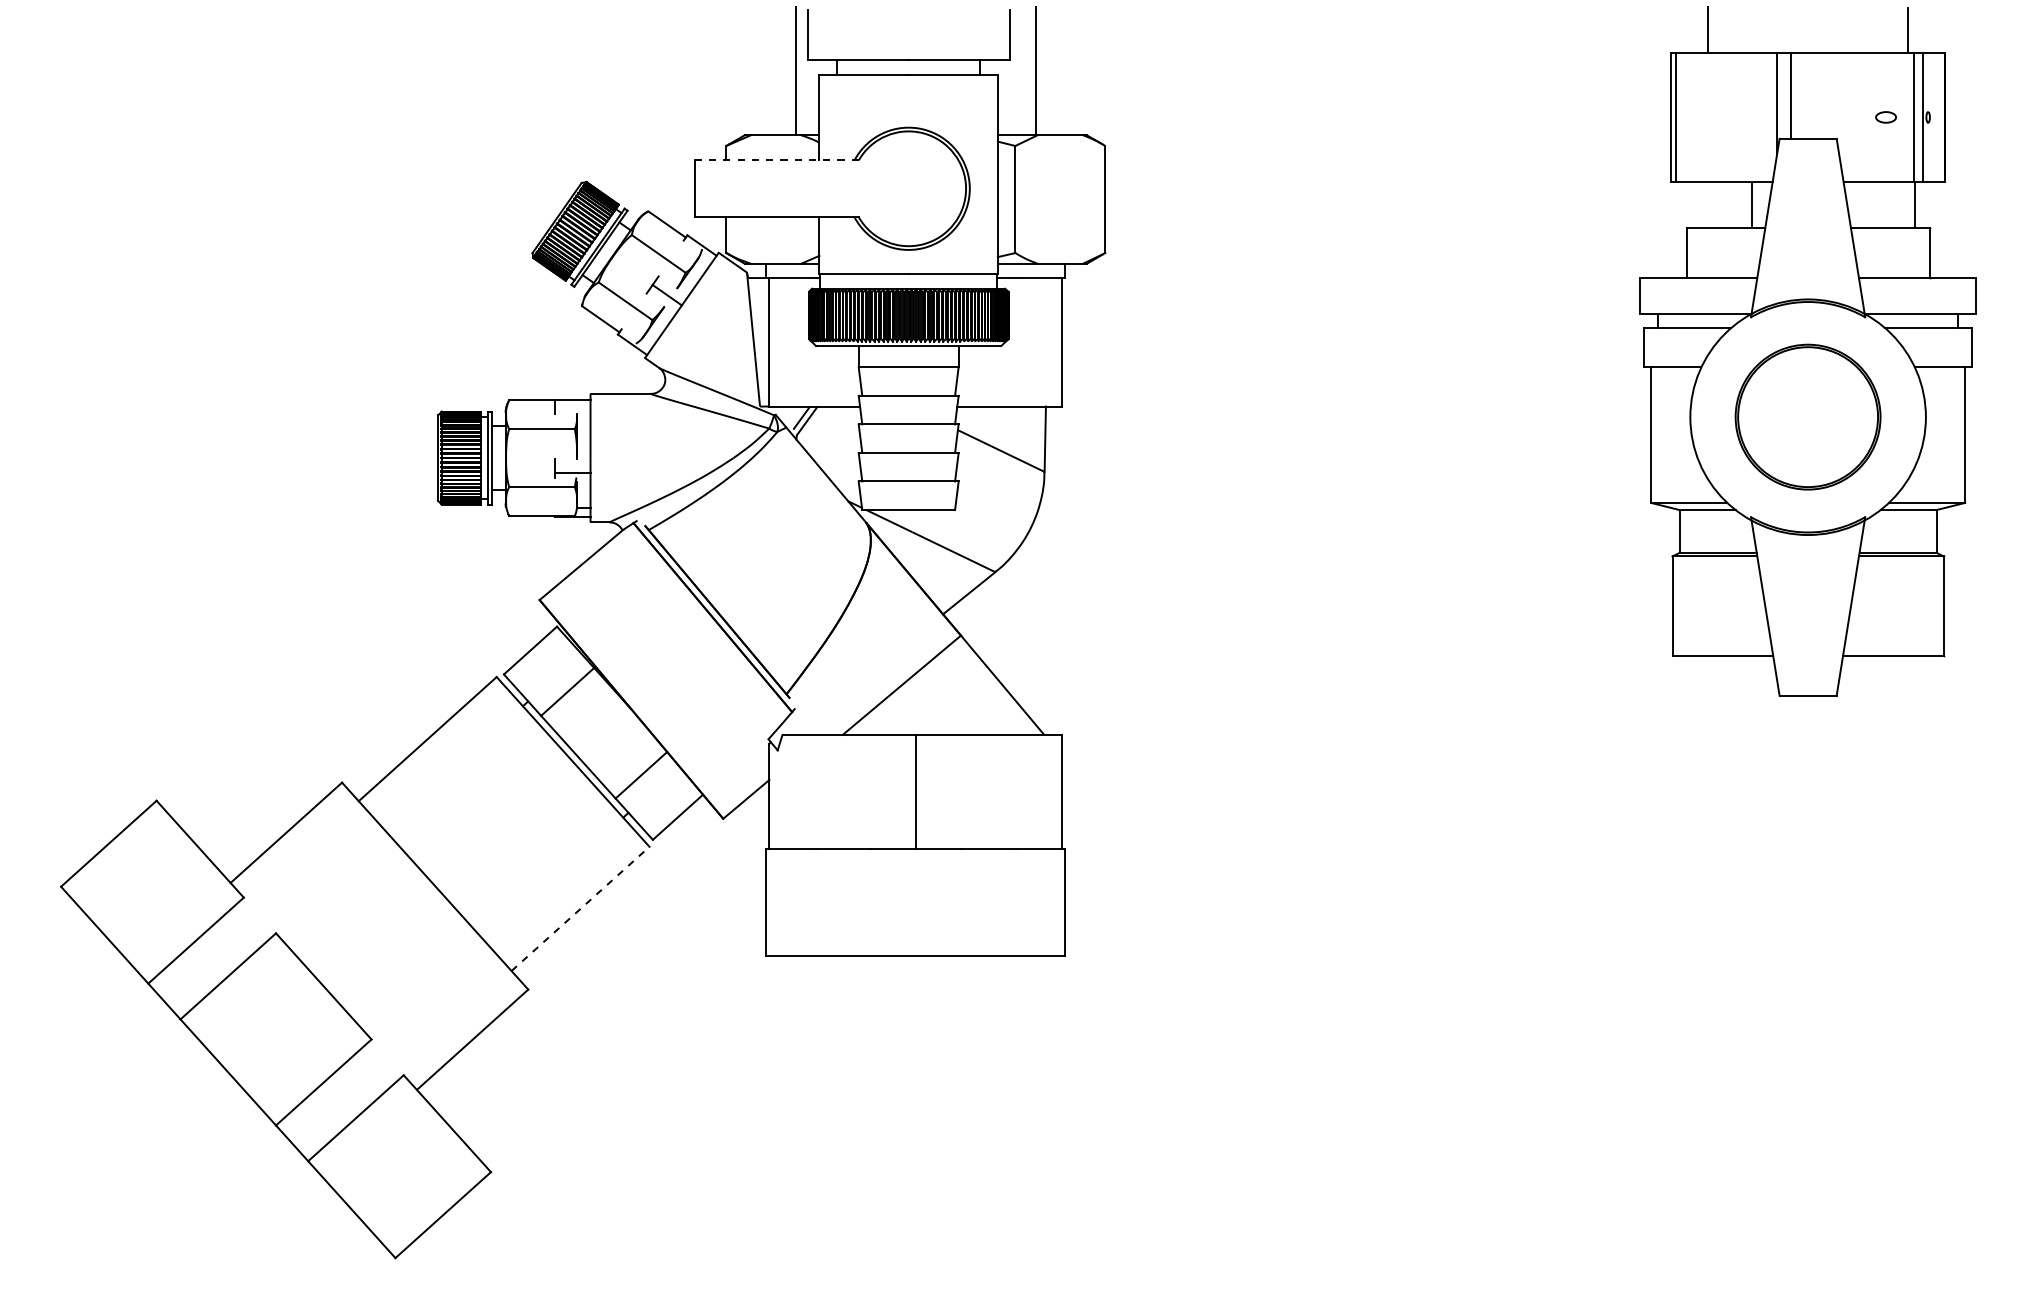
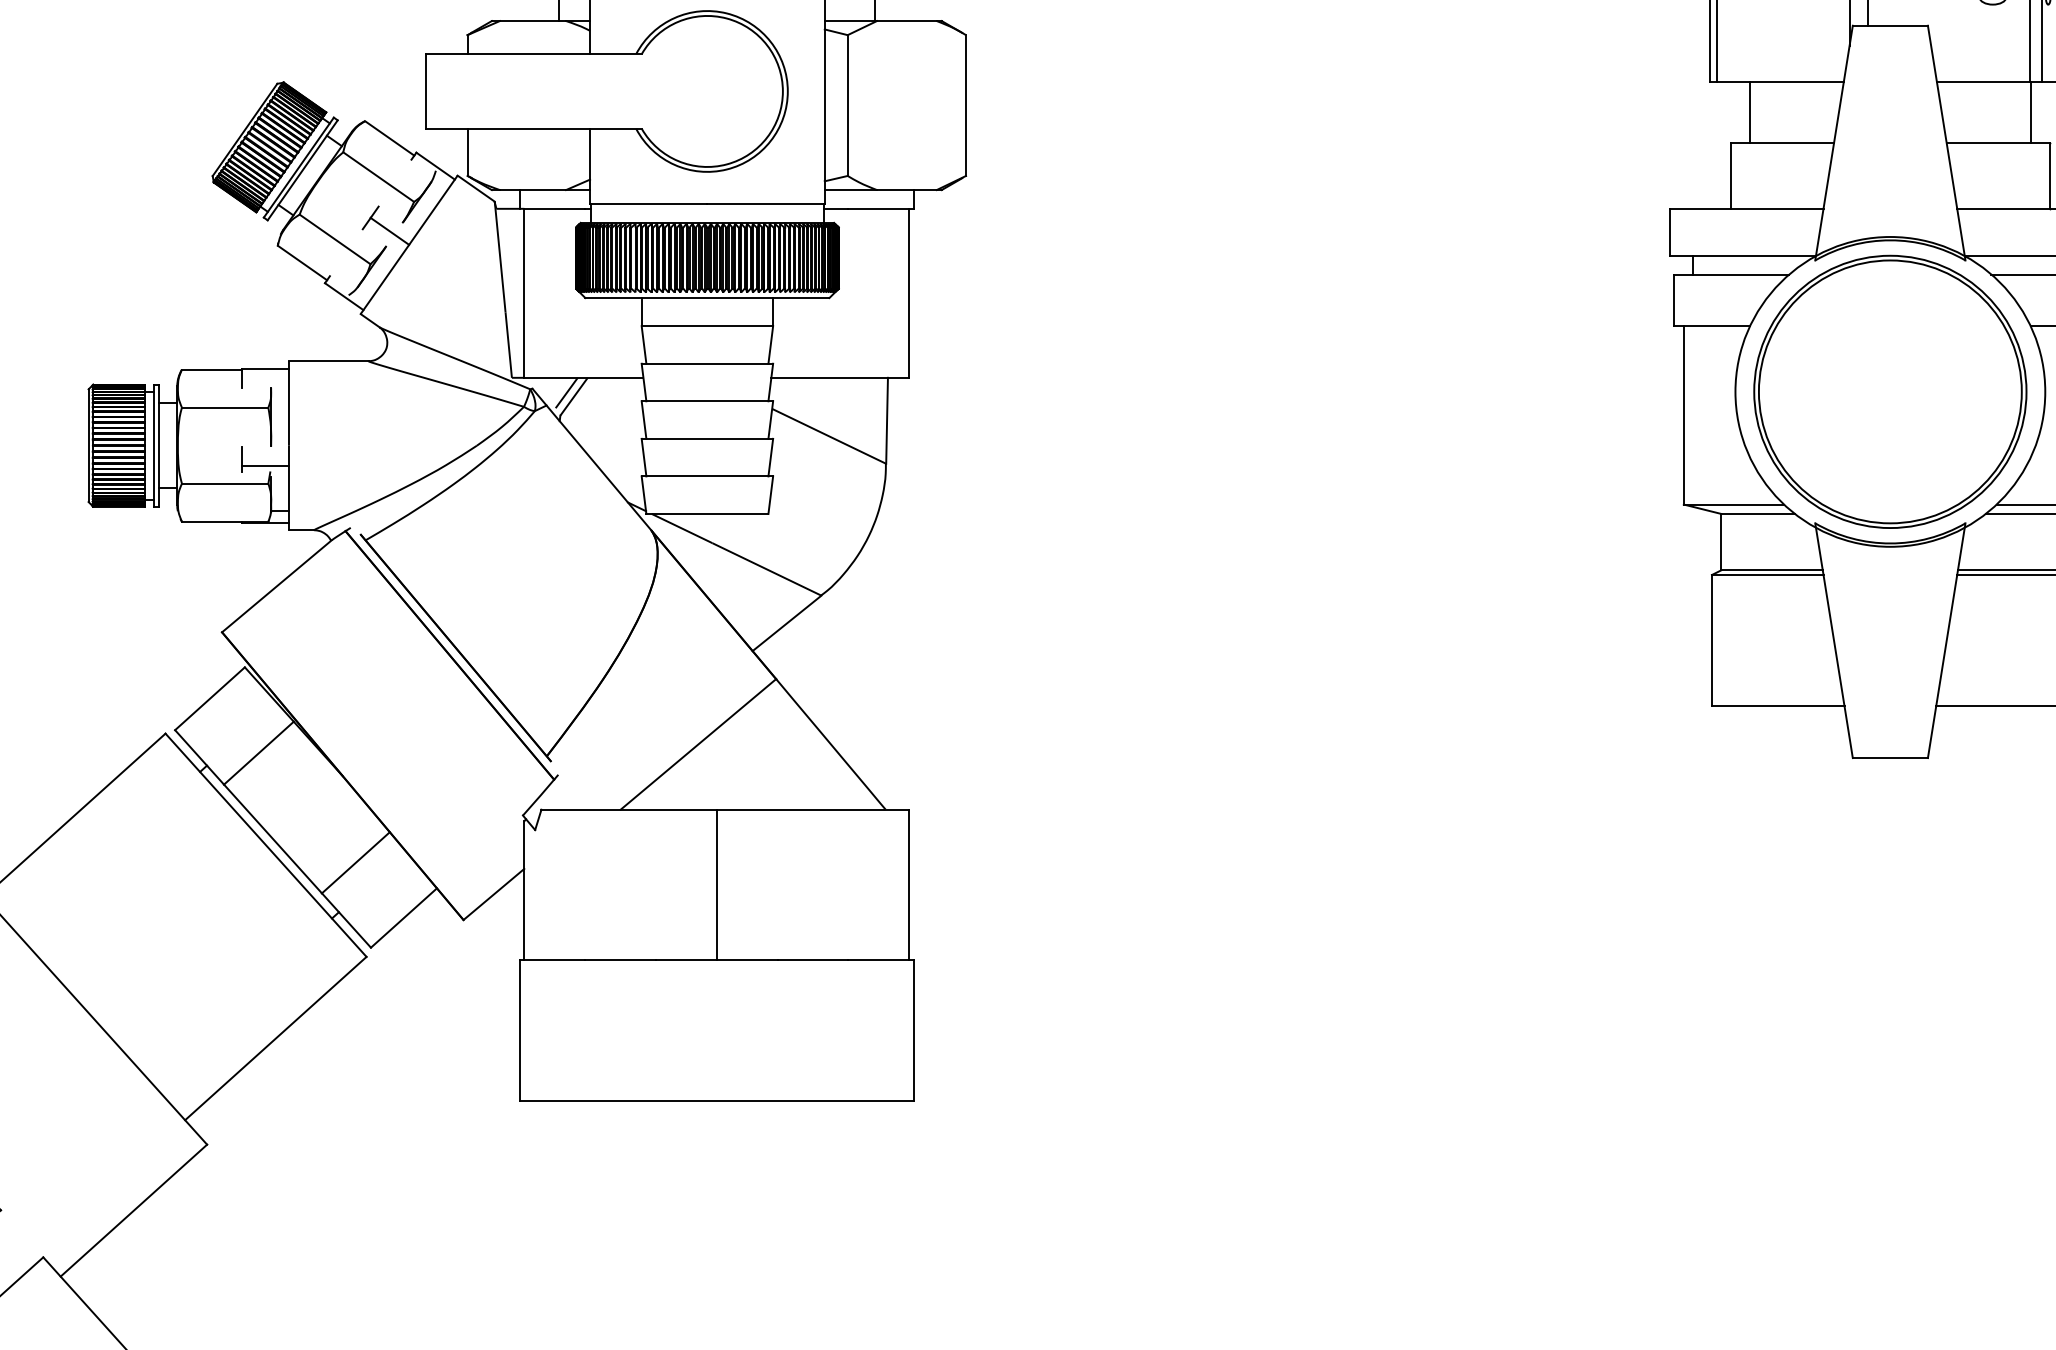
line: (776, 160) -> (533, 54), dashed -> solid
line: (1752, 204) -> (1750, 112), moved
part: (1807, 416) -> (1889, 390), size x1.43
line: (580, 908) -> (275, 1038), dashed -> solid

